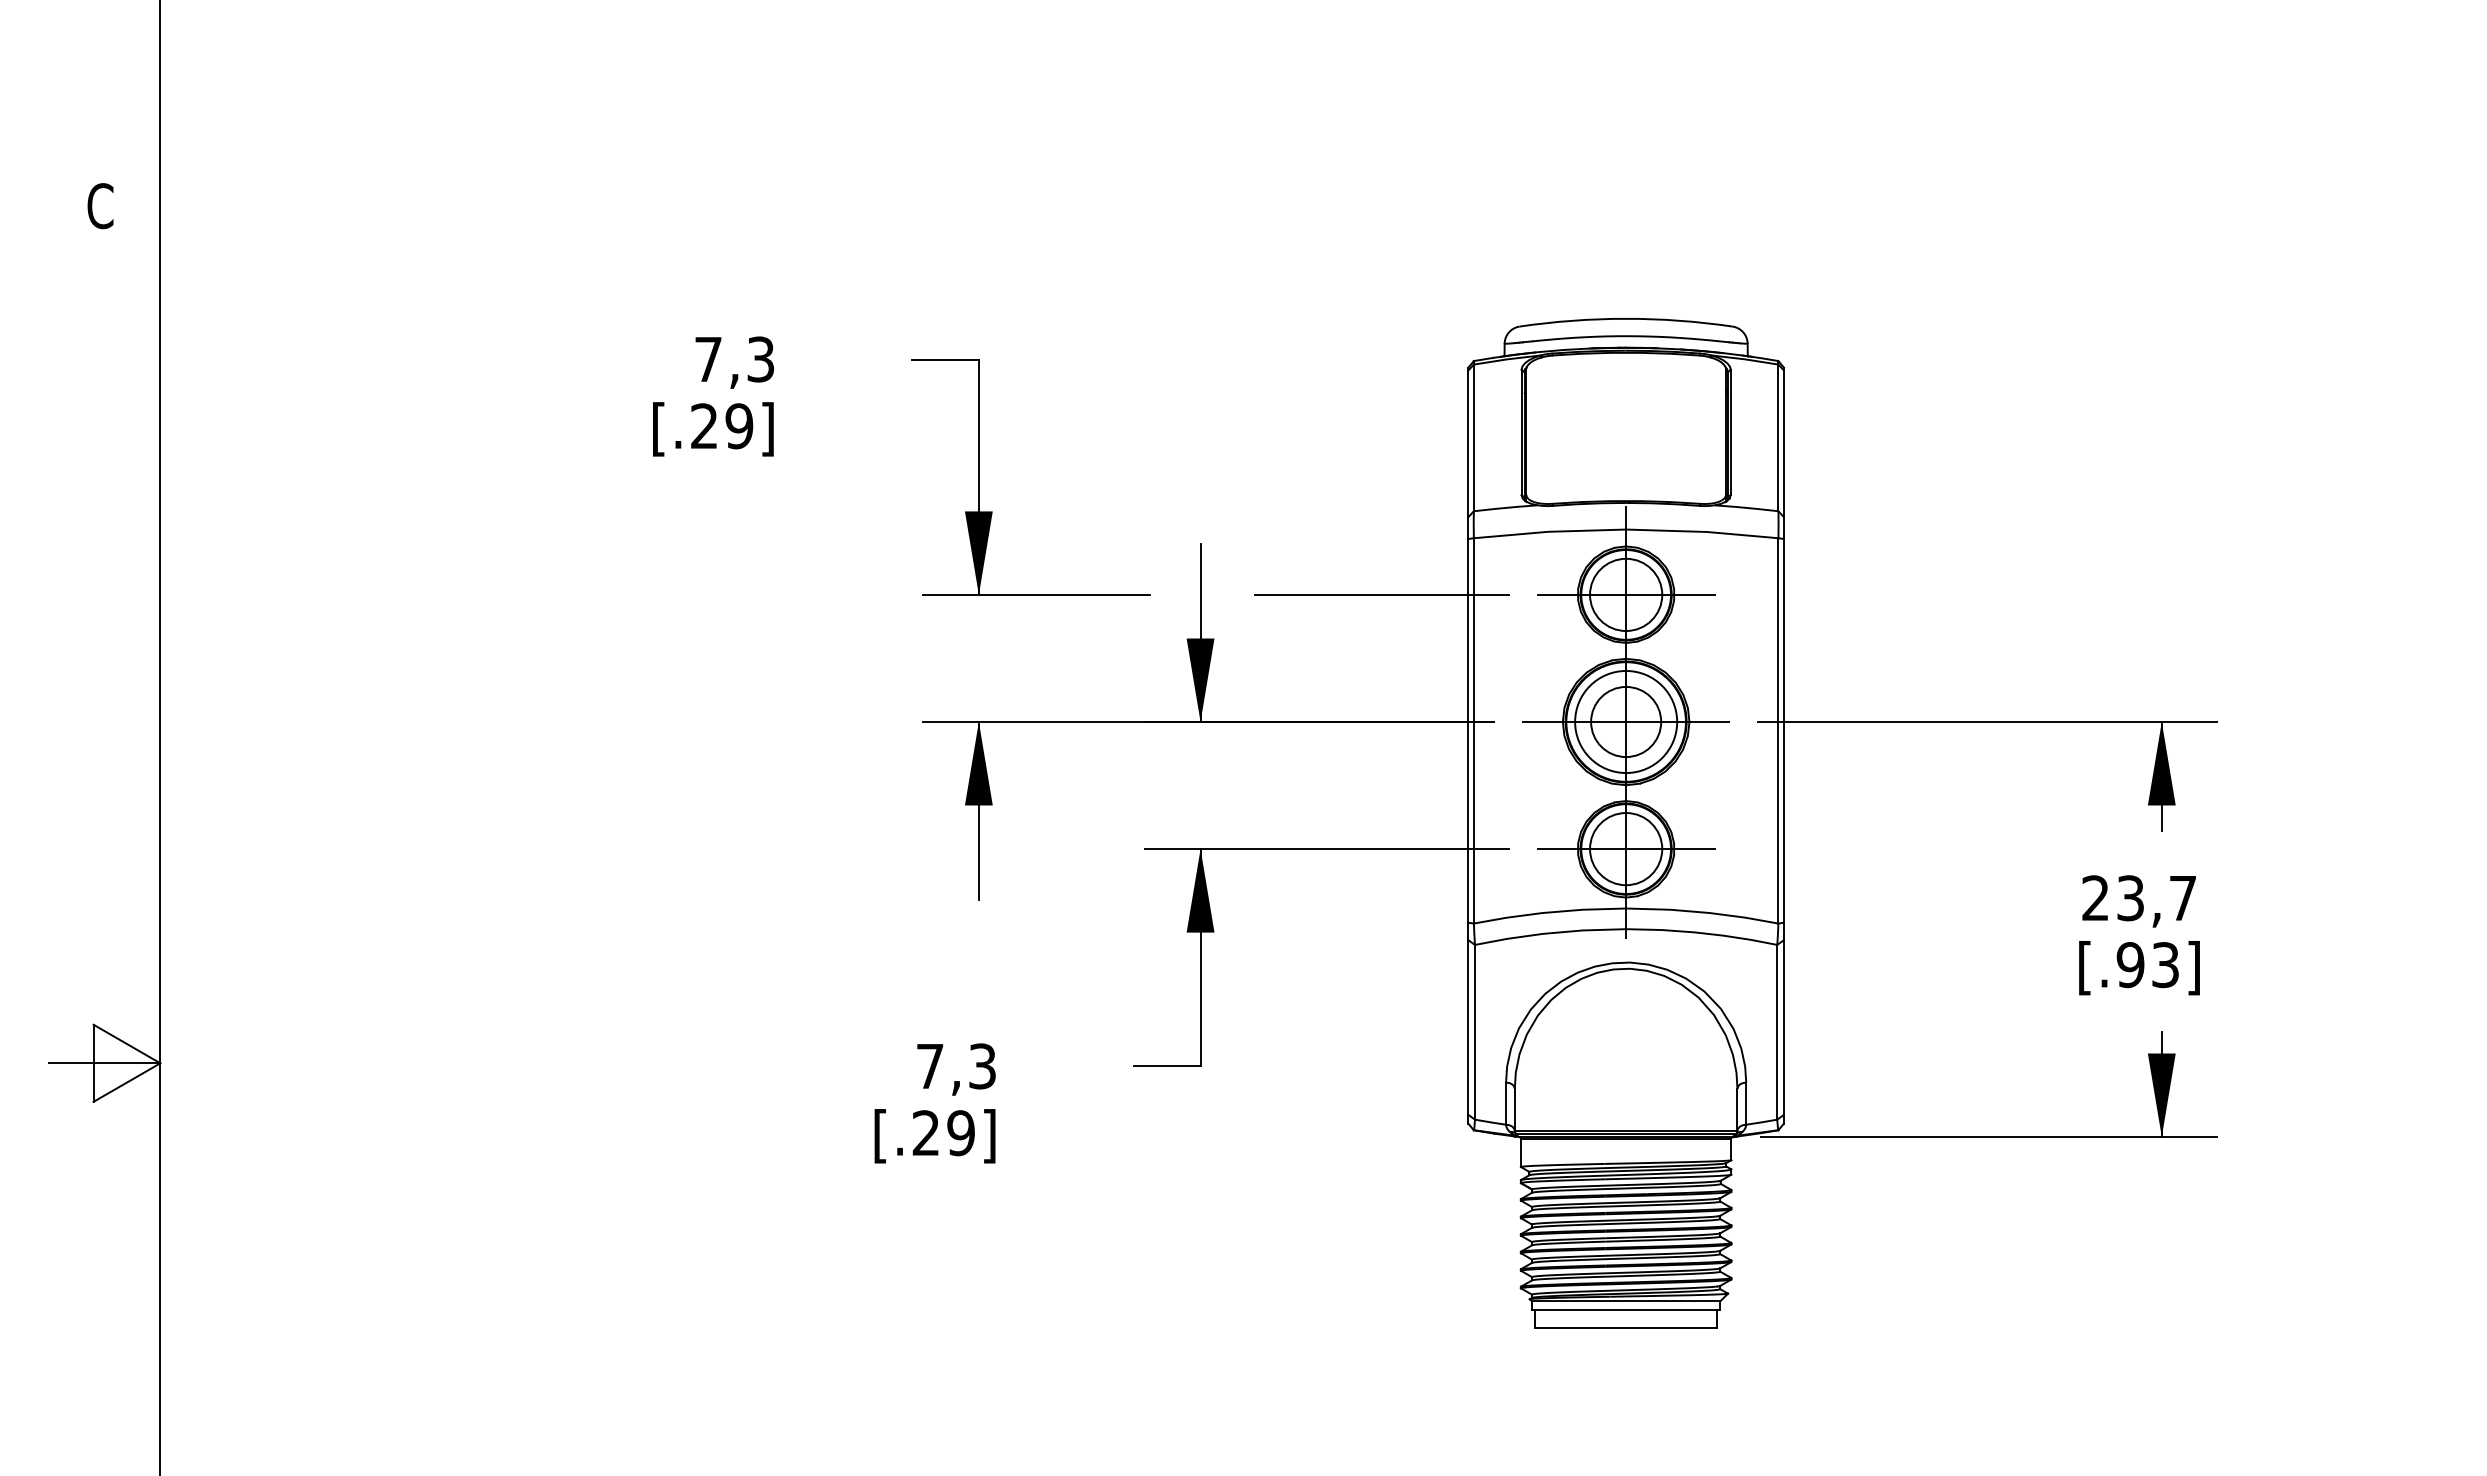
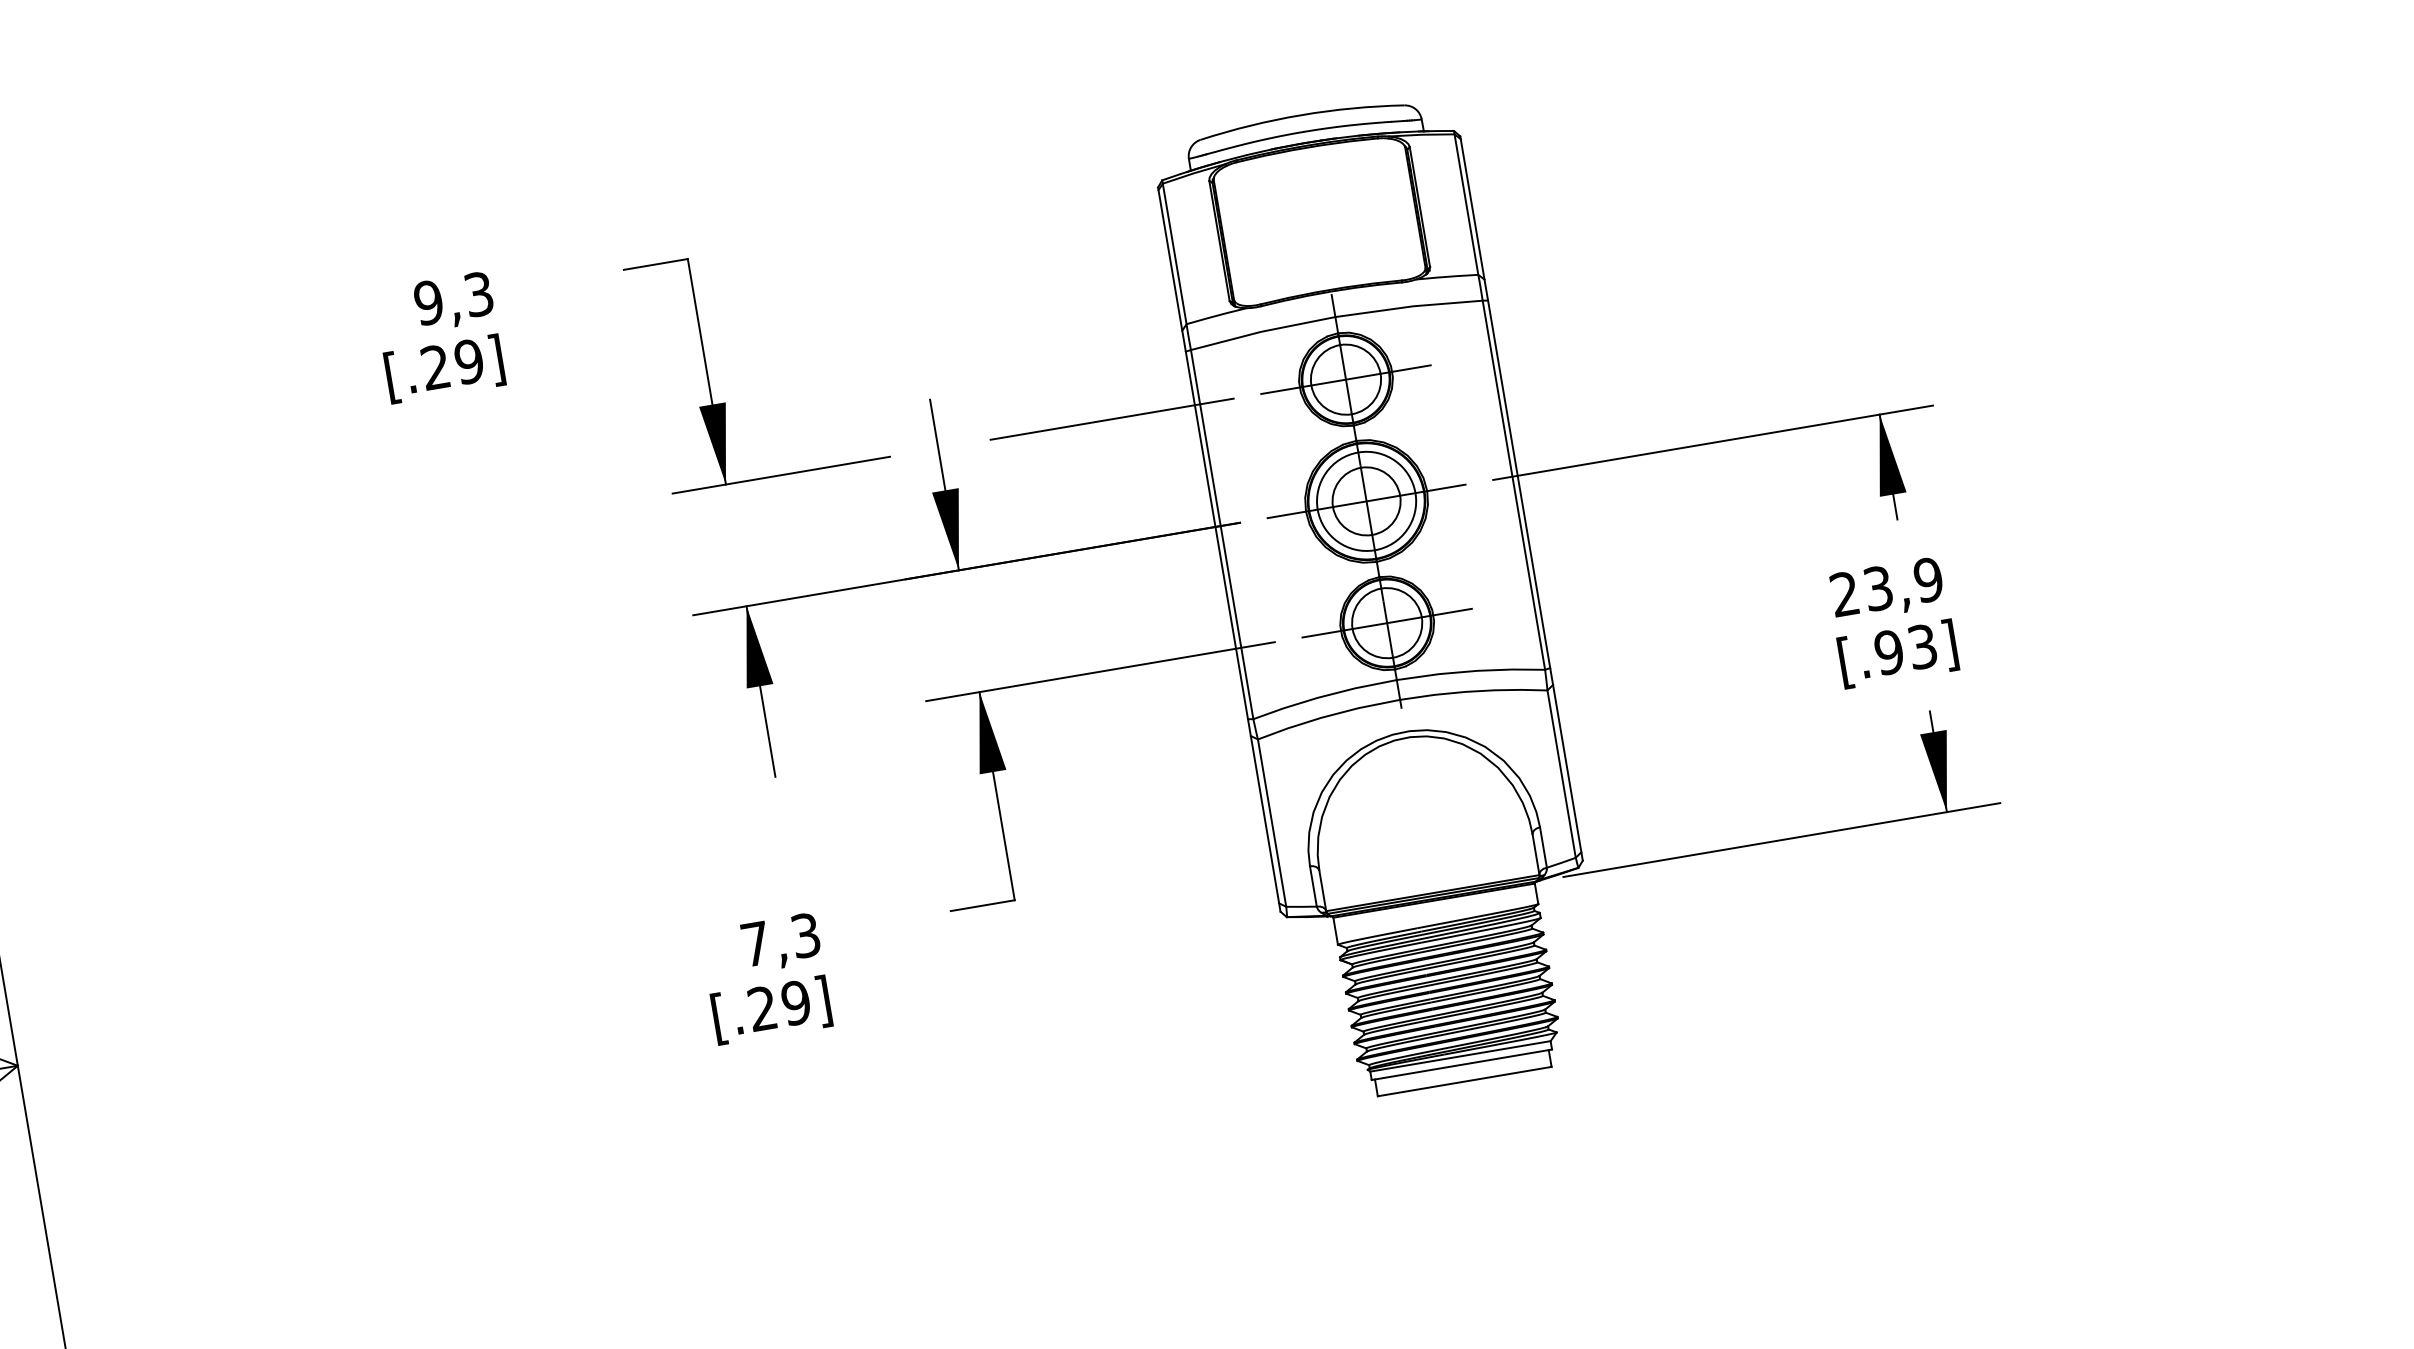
text: (708, 359) -> (428, 302), 7,3 -> 9,3
text: (2182, 898) -> (1928, 580), 23,7 -> 23,9

